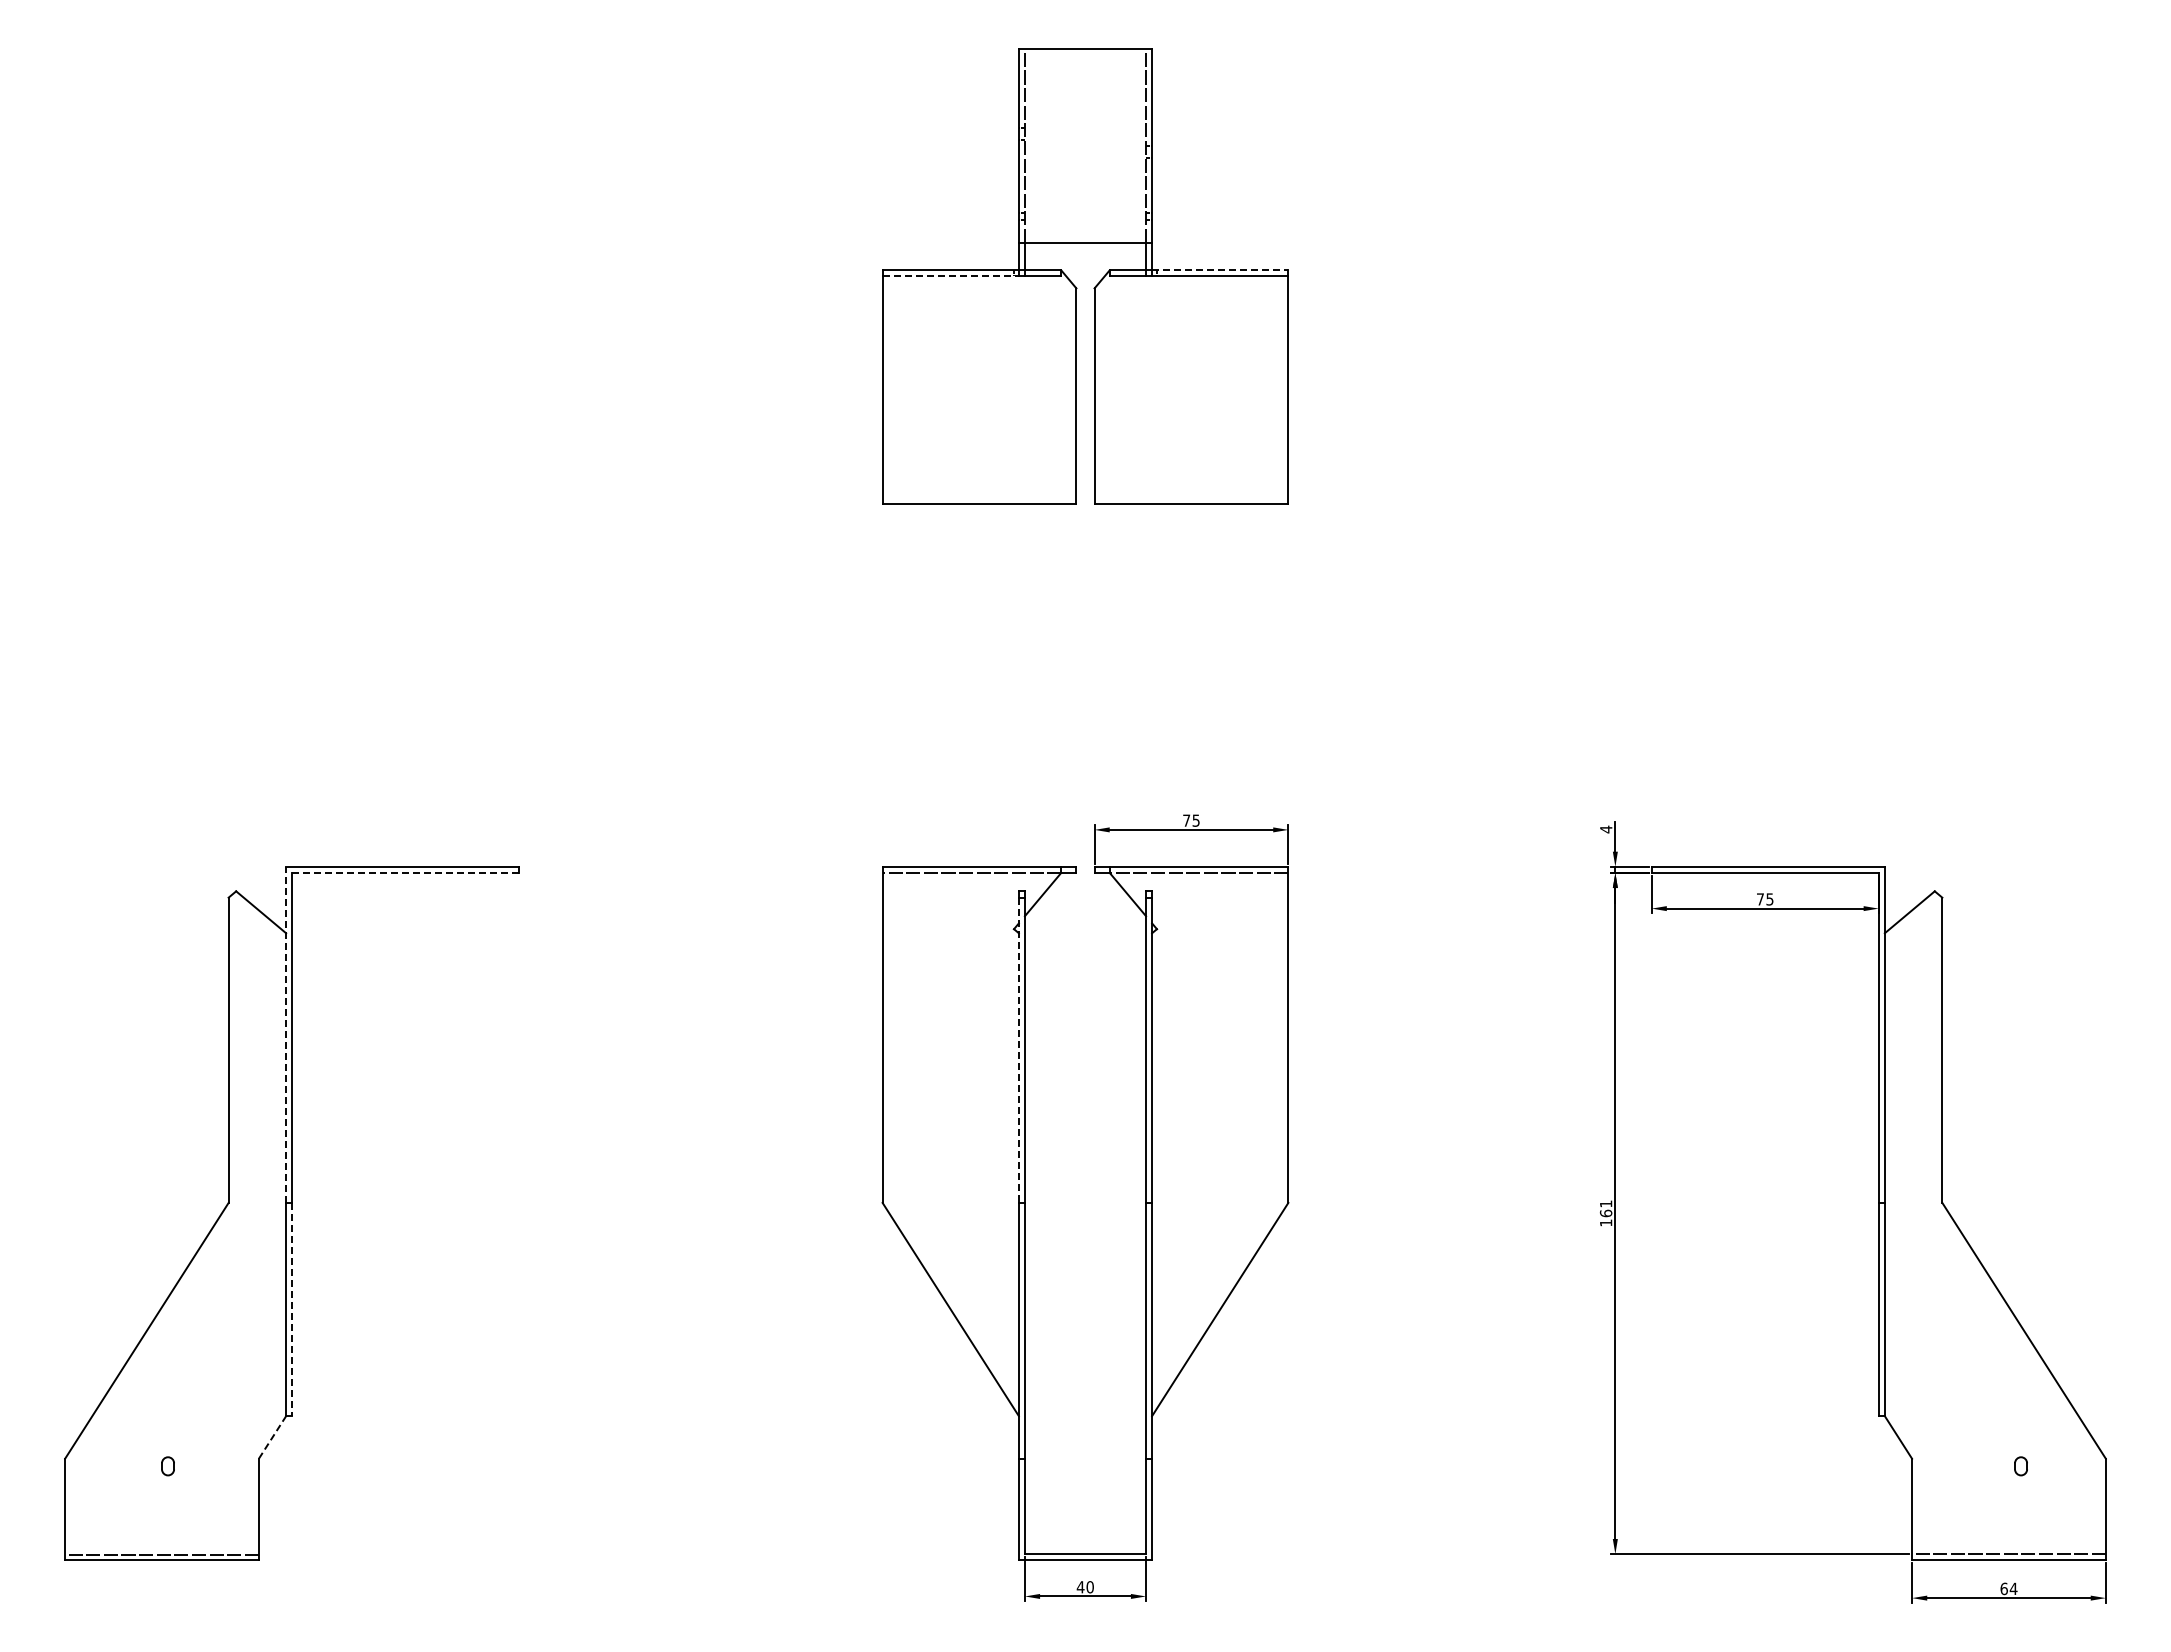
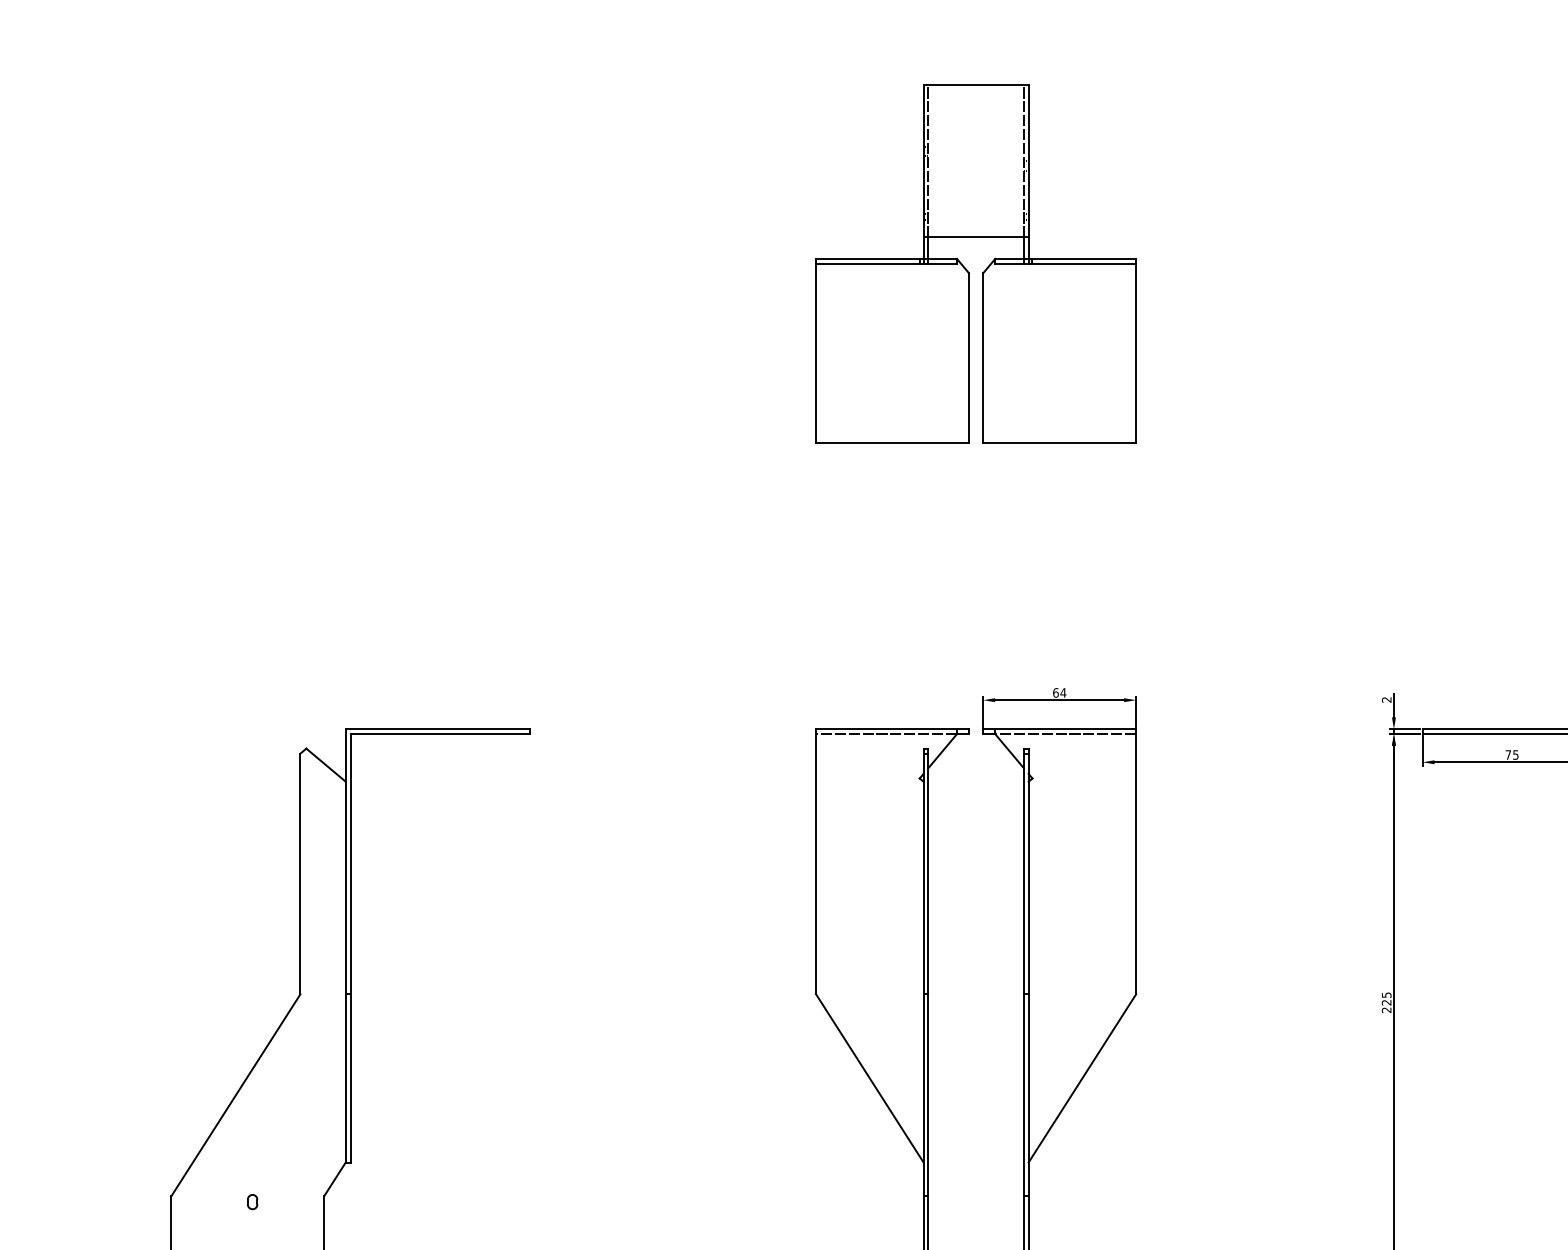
line: (1220, 270) -> (1082, 259), dashed -> solid
line: (951, 276) -> (870, 263), dashed -> solid
text: (1191, 820) -> (1059, 692), 75 -> 64
text: (1606, 829) -> (1386, 699), 4 -> 2
line: (405, 872) -> (439, 733), dashed -> solid
line: (286, 1034) -> (346, 861), dashed -> solid
line: (1018, 1050) -> (923, 874), dashed -> solid
text: (1605, 1213) -> (1386, 1002), 161 -> 225
line: (292, 1309) -> (350, 1078), dashed -> solid
line: (272, 1437) -> (334, 1179), dashed -> solid

